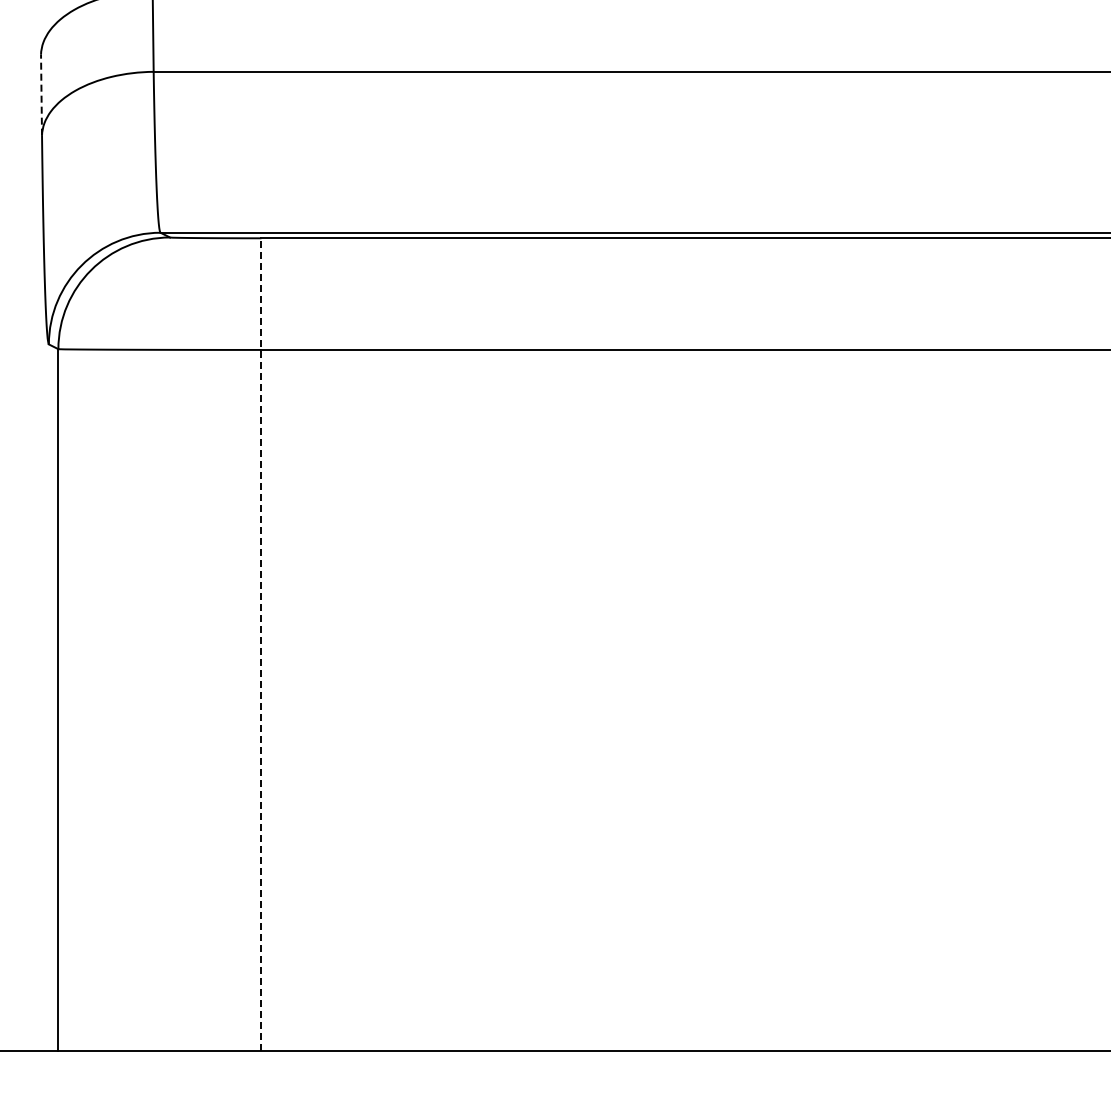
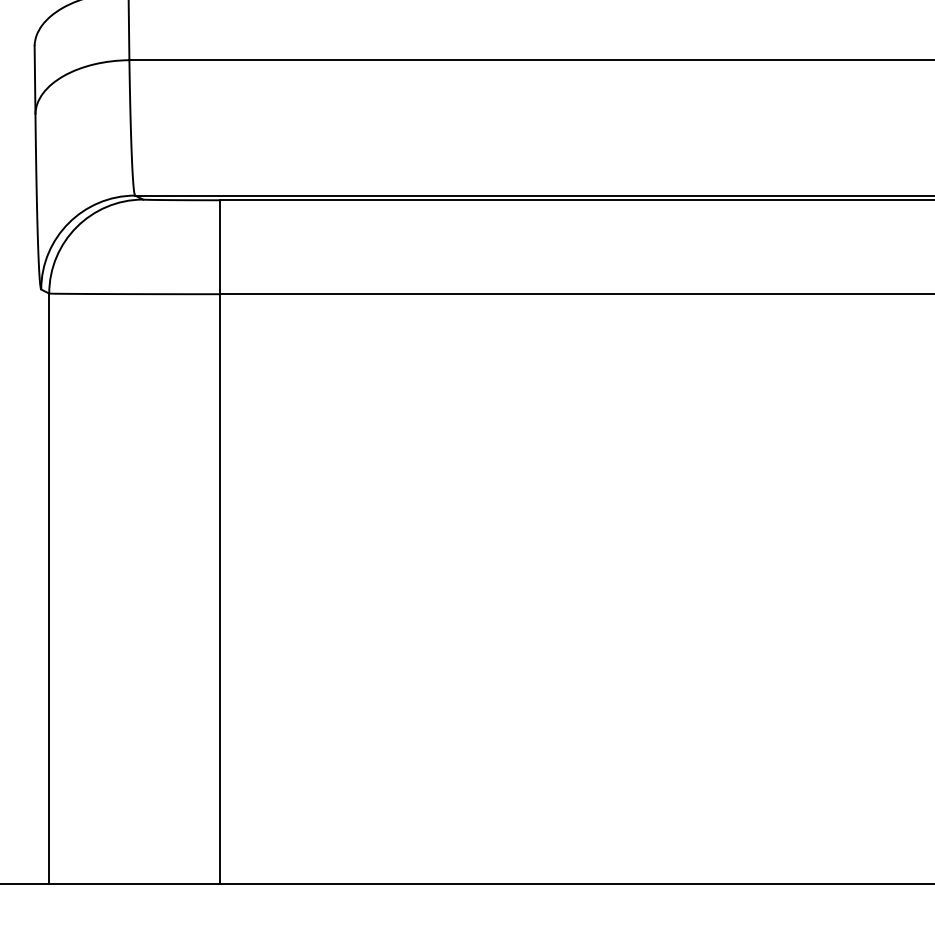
line: (41, 94) -> (35, 79), dashed -> solid
line: (261, 644) -> (220, 542), dashed -> solid

